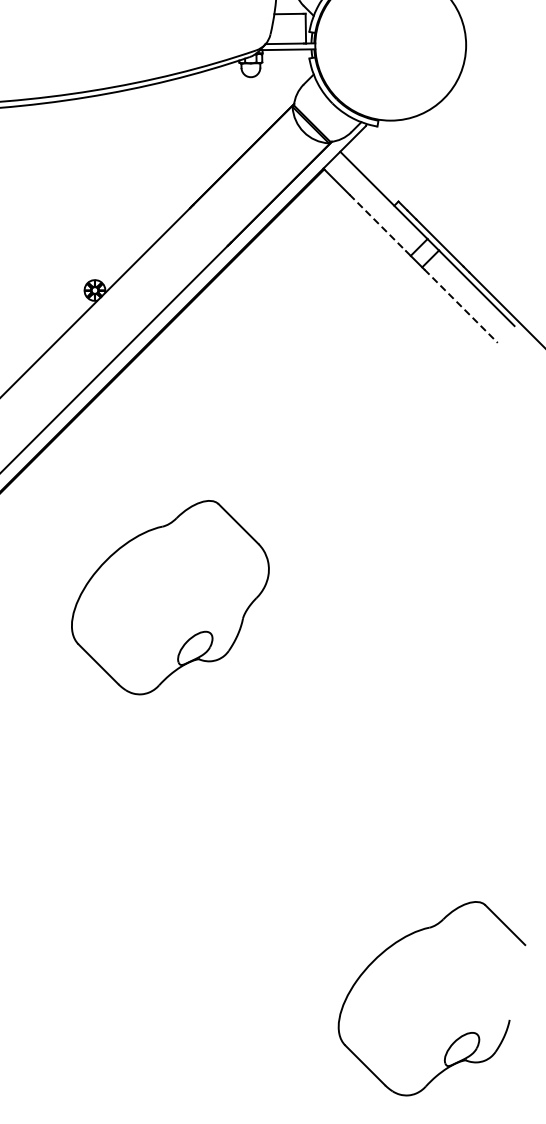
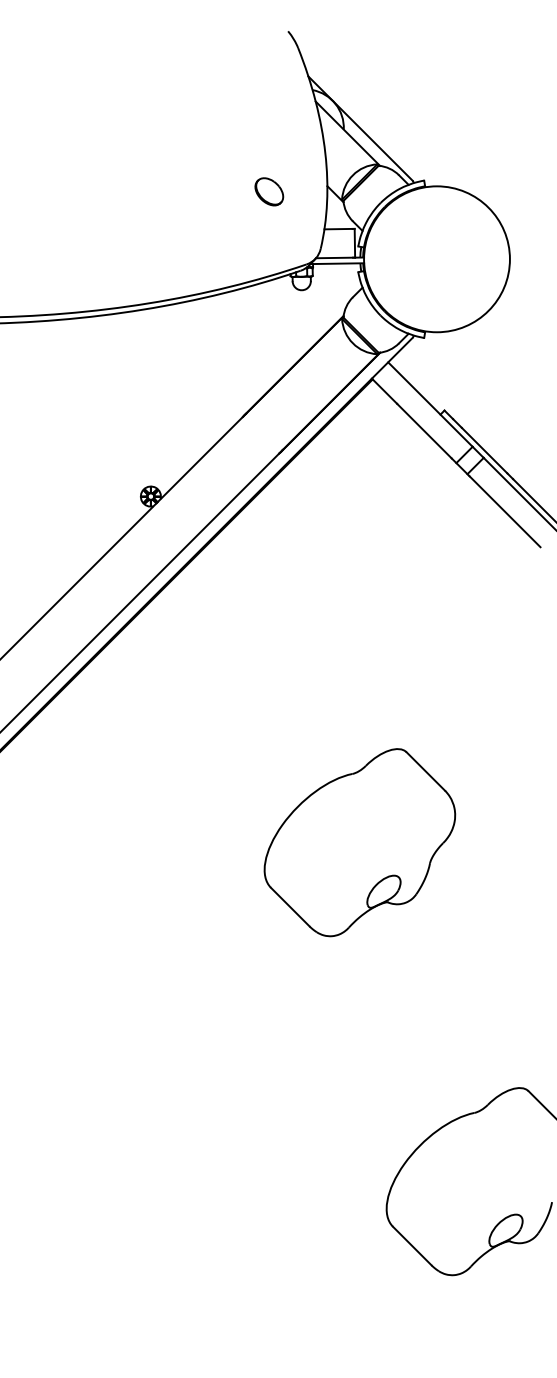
line: (377, 223) -> (424, 431), dashed -> solid
line: (461, 306) -> (505, 512), dashed -> solid
part: (170, 597) -> (359, 842), moved

